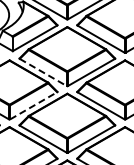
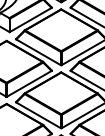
line: (43, 72) -> (38, 52), dashed -> solid
line: (34, 105) -> (30, 83), dashed -> solid

